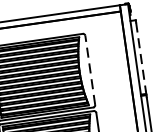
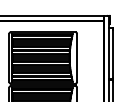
line: (141, 58) -> (113, 54), dashed -> solid
line: (90, 69) -> (77, 57), dashed -> solid

